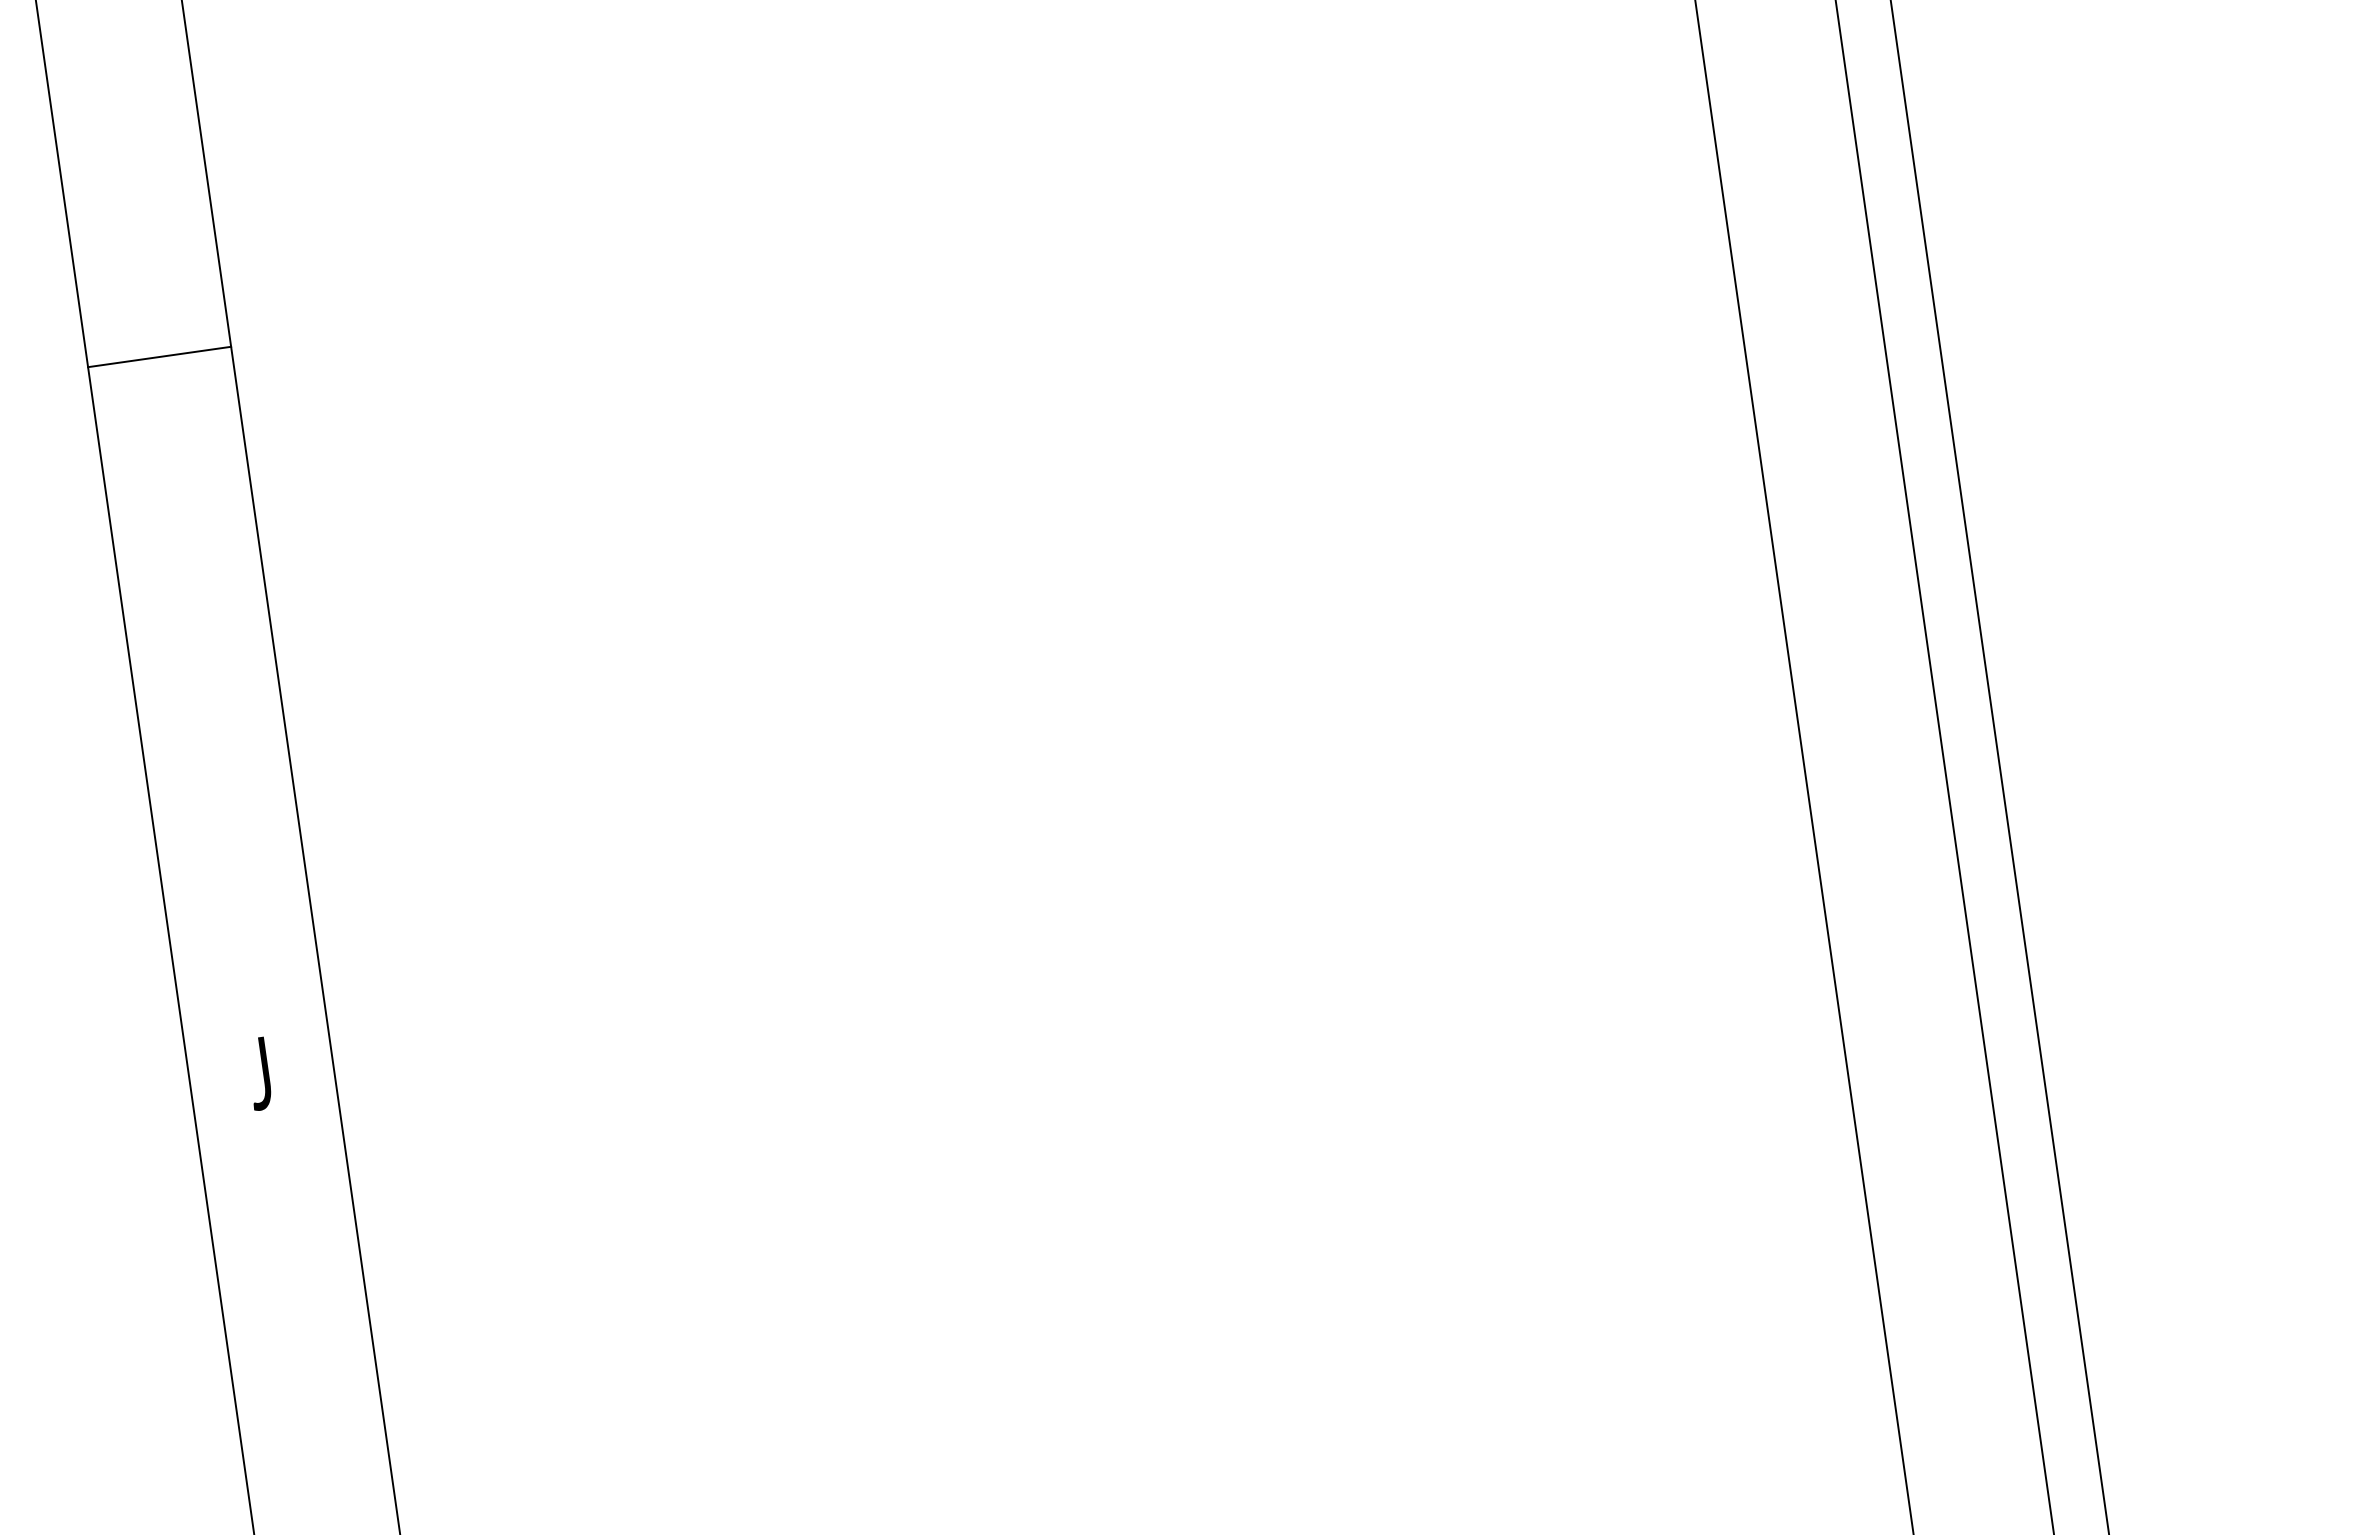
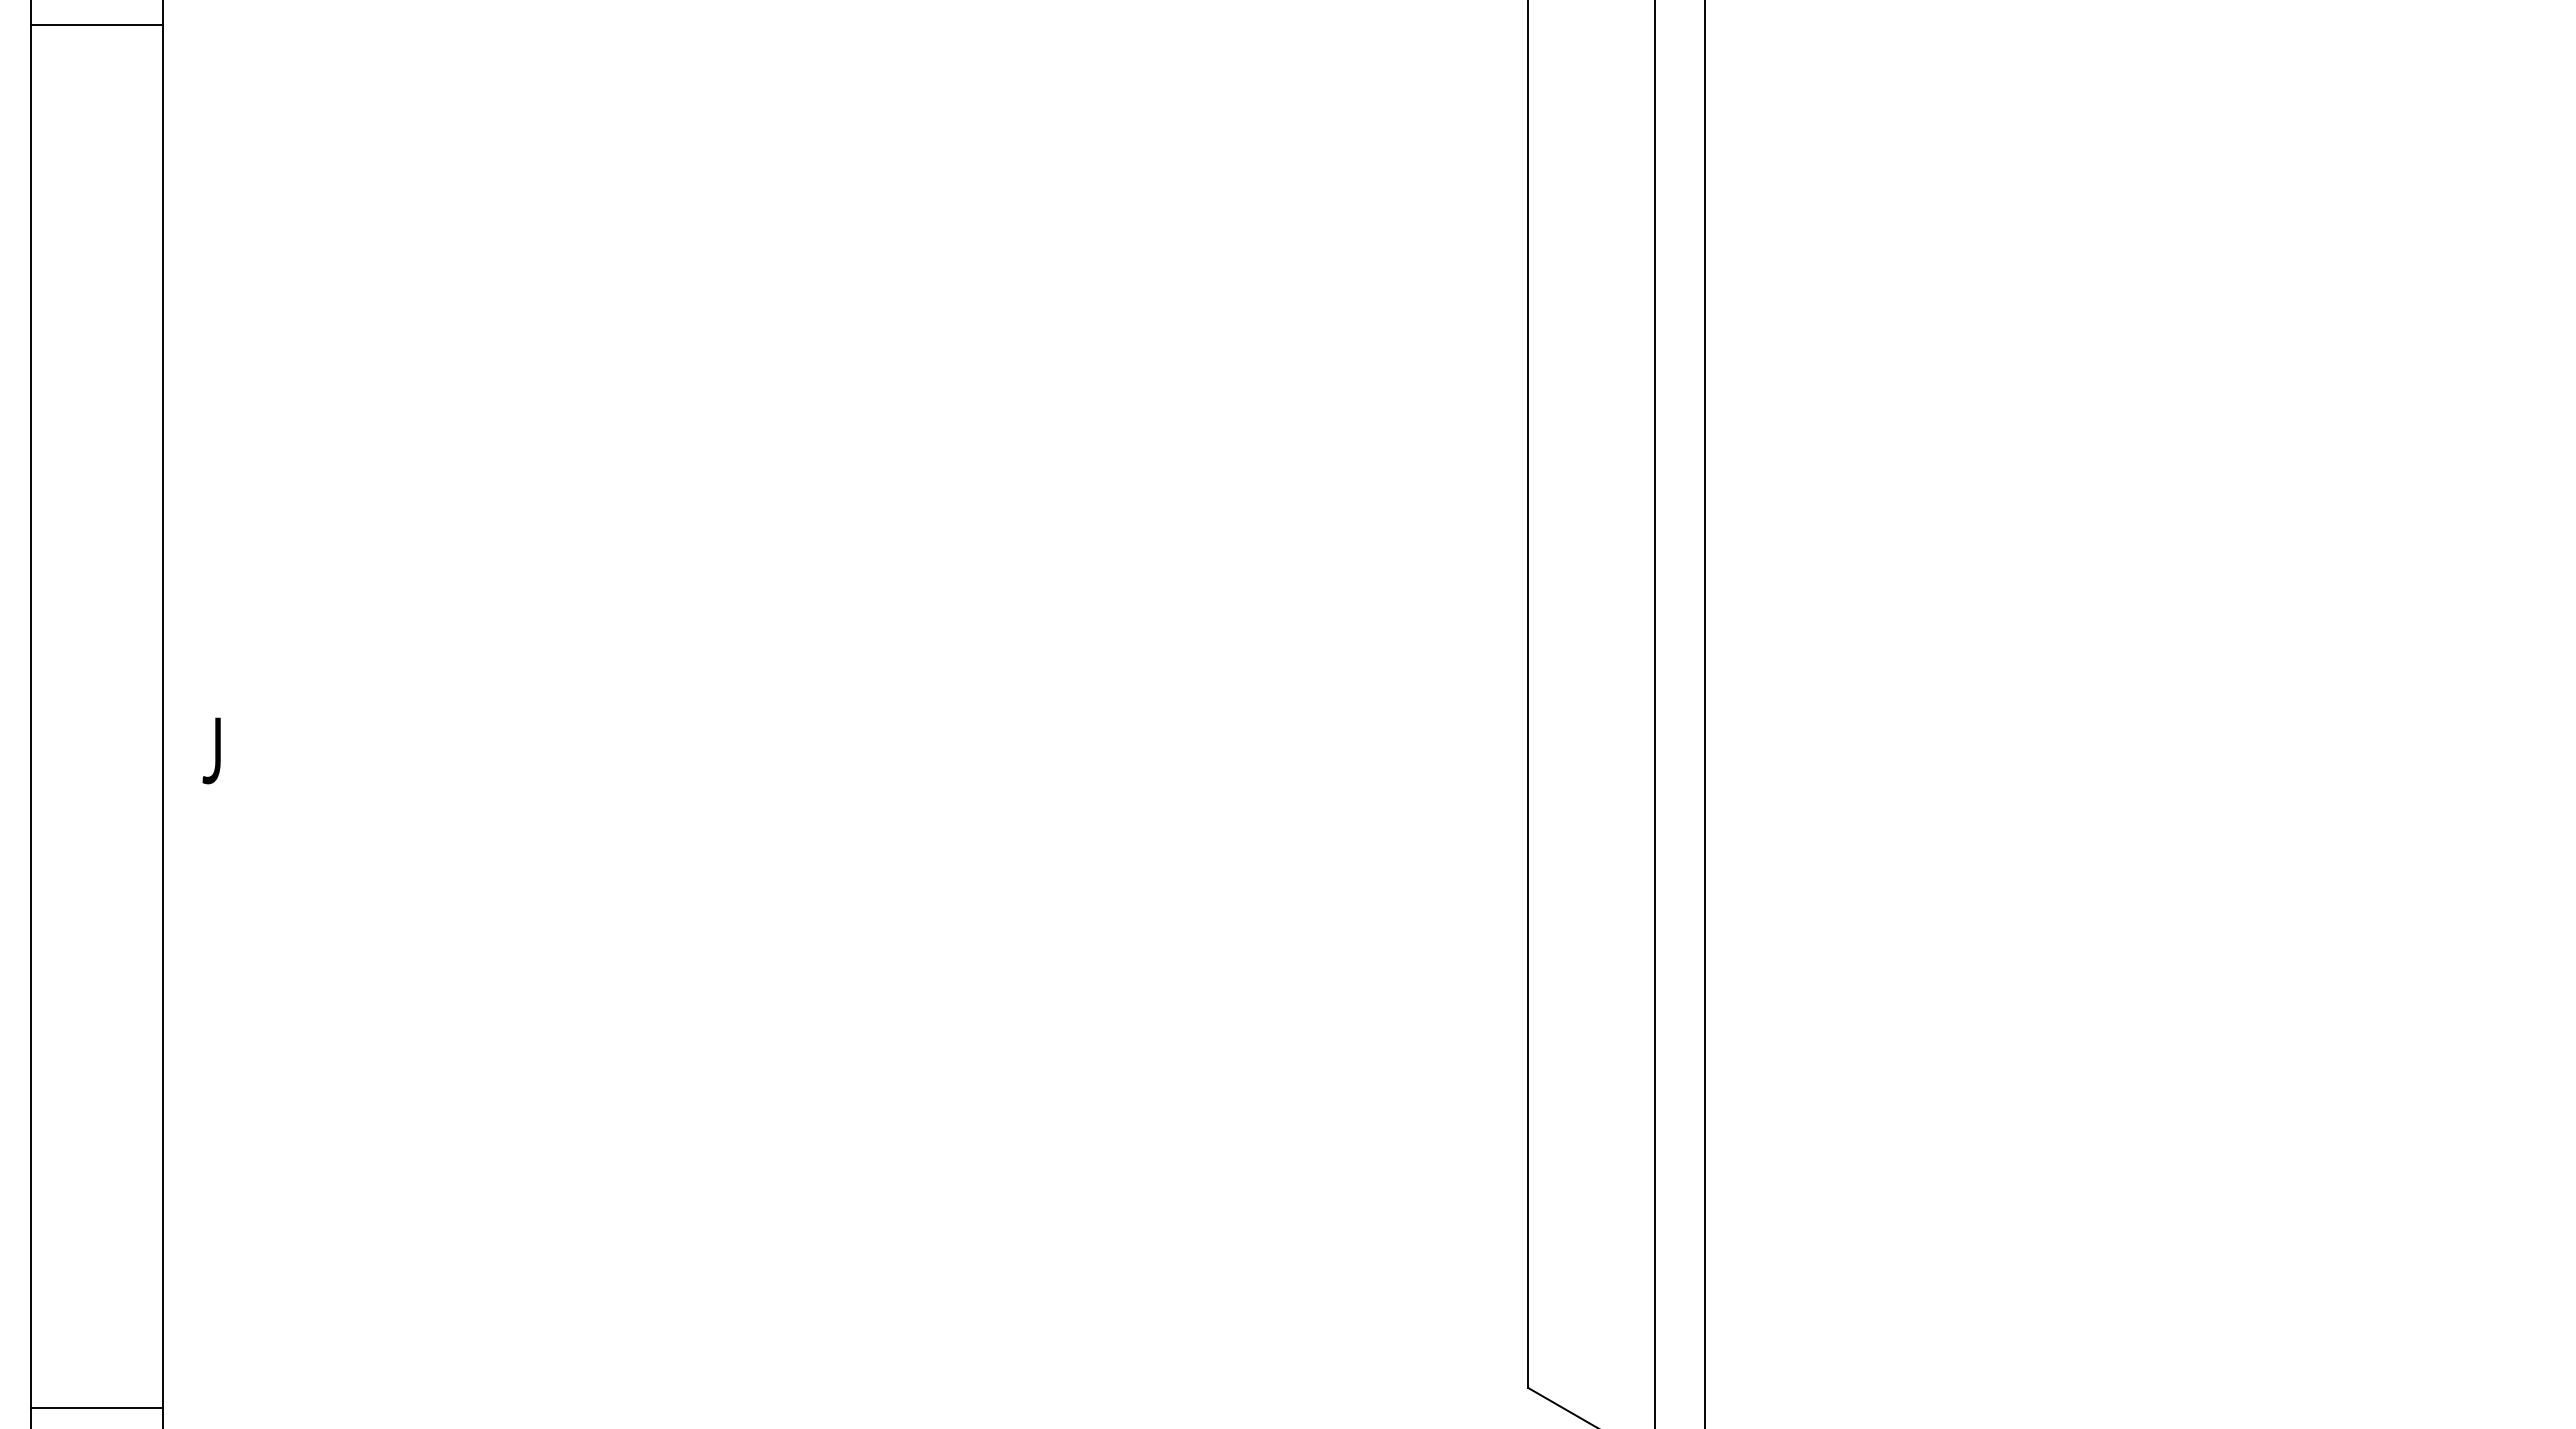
line: (159, 357) -> (96, 25), moved
text: (258, 1073) -> (211, 750), moved

